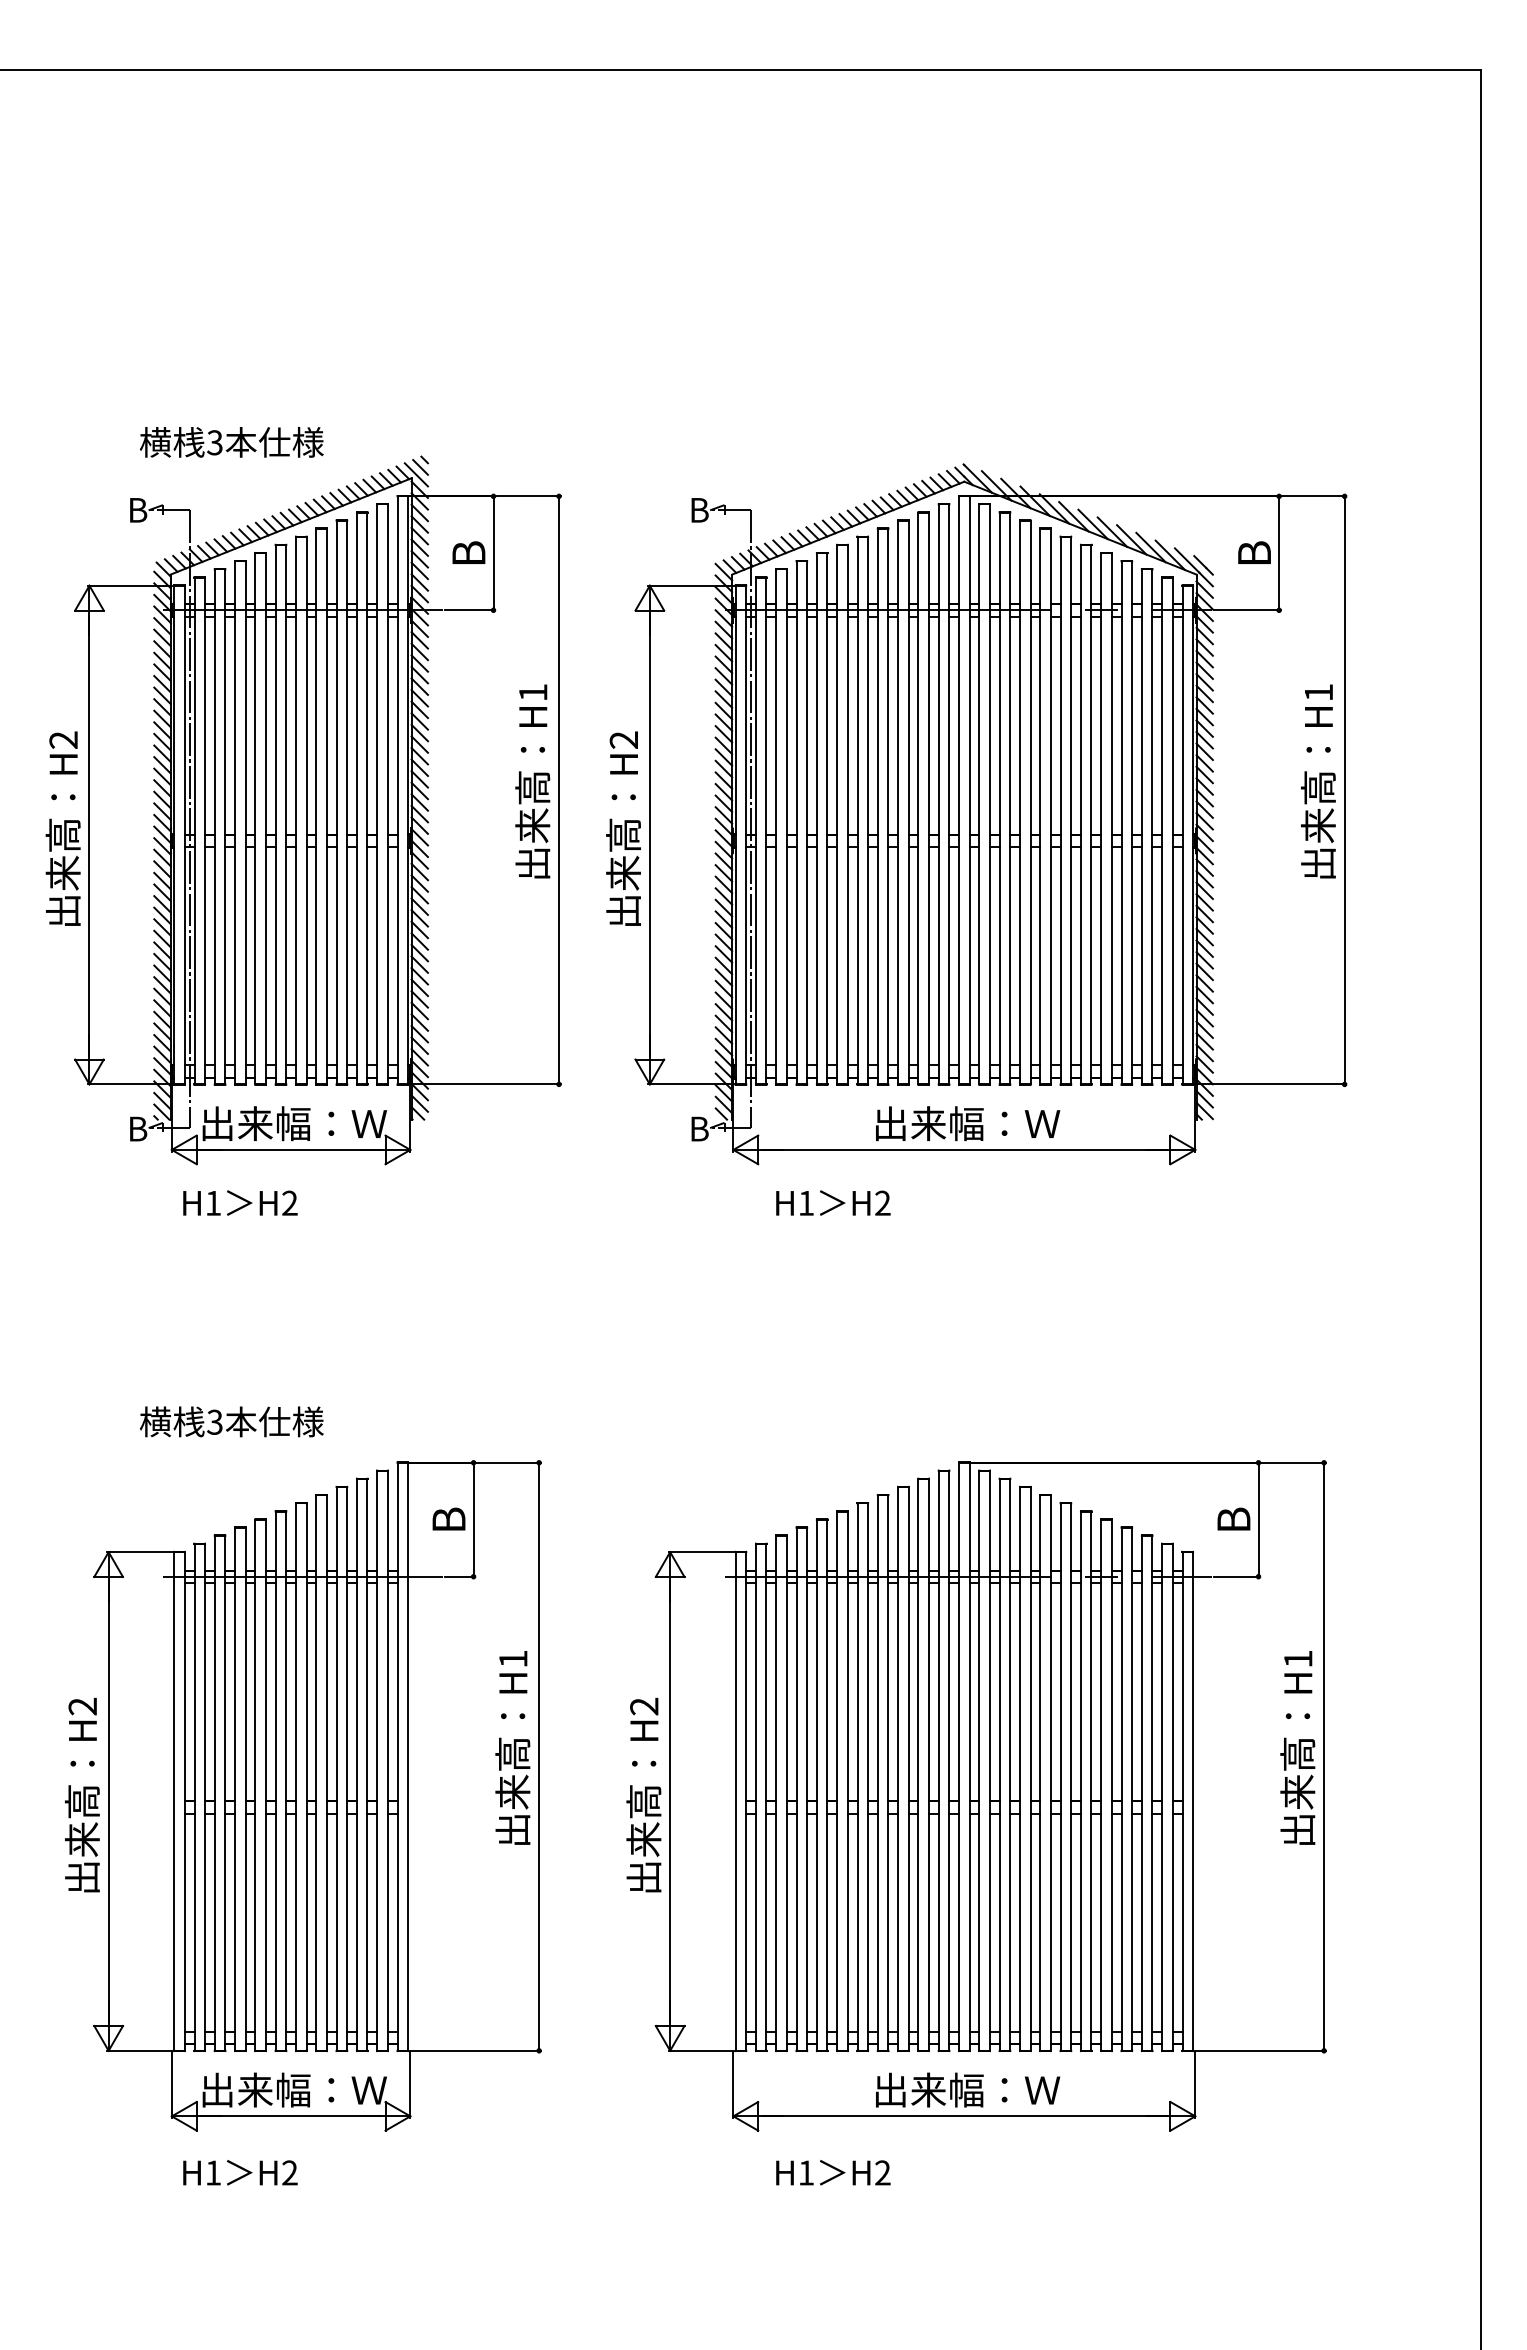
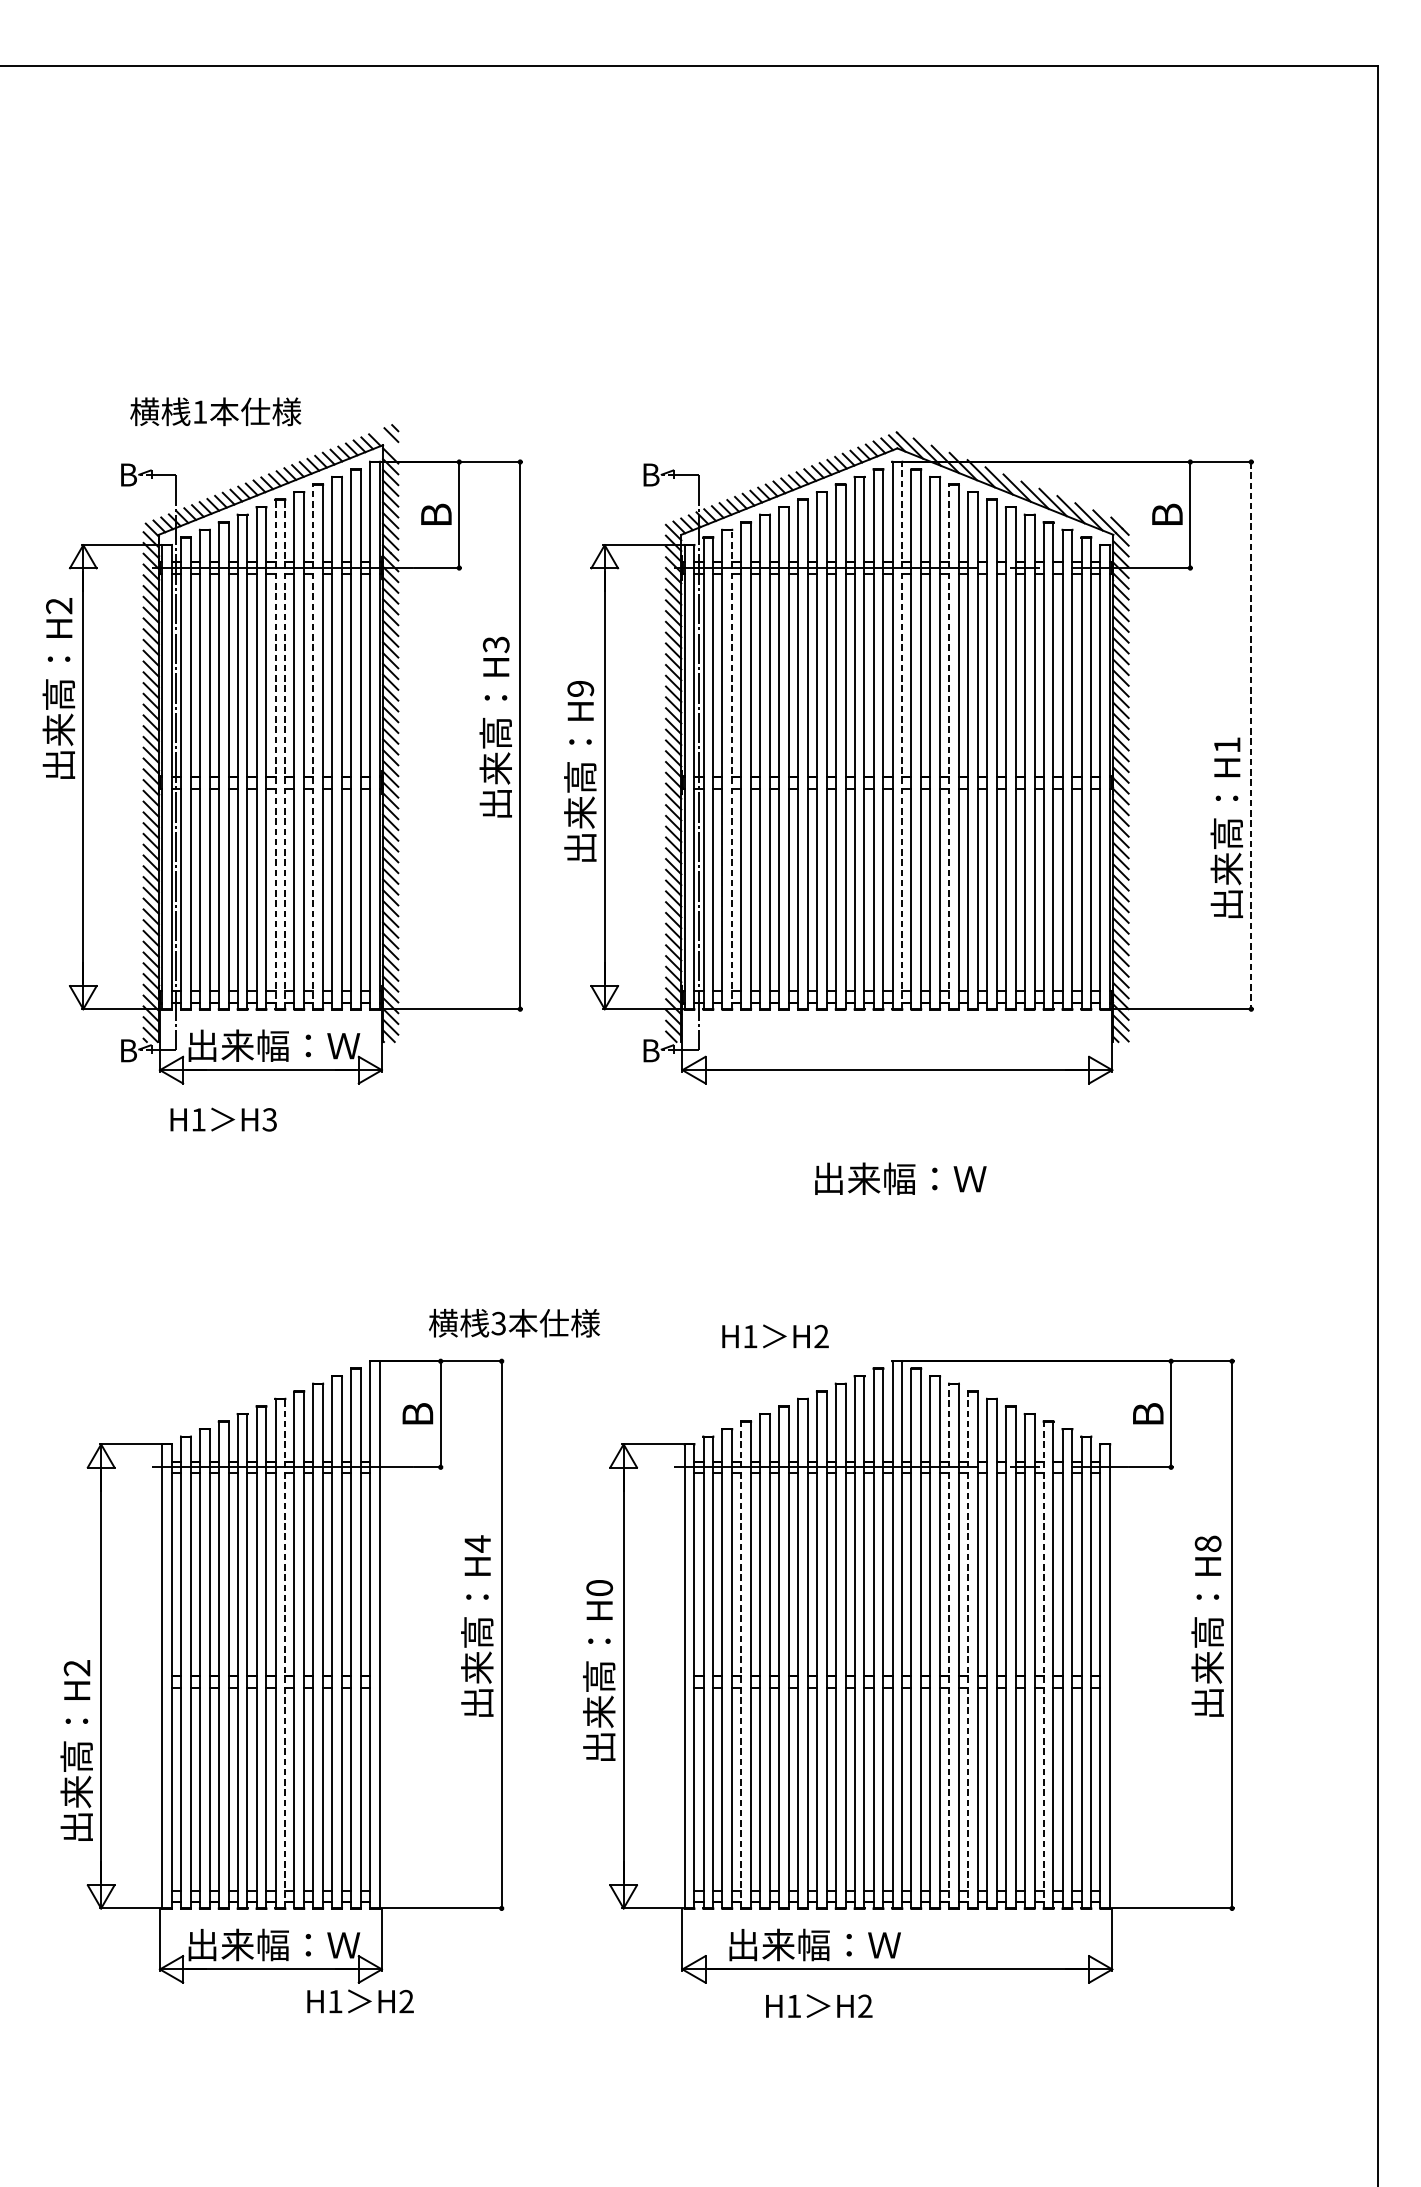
text: (214, 442) -> (199, 411), 3 -> 1
line: (415, 474) -> (386, 441), removed
text: (532, 692) -> (495, 644), H1 -> H3
text: (624, 739) -> (581, 688), H2 -> H9
text: (1318, 781) -> (1226, 827), moved
line: (969, 789) -> (902, 734), solid -> dashed
line: (1344, 790) -> (1251, 735), solid -> dashed
line: (336, 802) -> (313, 746), solid -> dashed
line: (1020, 802) -> (949, 746), solid -> dashed
line: (296, 810) -> (275, 754), solid -> dashed
line: (306, 810) -> (285, 754), solid -> dashed
line: (786, 826) -> (731, 769), solid -> dashed
text: (62, 828) -> (58, 688), moved
text: (968, 1123) -> (901, 1178), moved
text: (833, 1202) -> (775, 1335), moved
text: (289, 1203) -> (269, 1120), H2 -> H3
text: (231, 1421) -> (514, 1322), moved
text: (513, 1658) -> (477, 1543), H1 -> H4
text: (1298, 1658) -> (1208, 1543), H1 -> H8
text: (644, 1706) -> (599, 1588), H2 -> H0
line: (1020, 1768) -> (949, 1645), solid -> dashed
line: (1040, 1773) -> (968, 1650), solid -> dashed
line: (306, 1777) -> (285, 1654), solid -> dashed
line: (796, 1789) -> (741, 1665), solid -> dashed
line: (1121, 1789) -> (1043, 1665), solid -> dashed
text: (82, 1794) -> (76, 1749), moved
text: (968, 2089) -> (815, 1944), moved
text: (240, 2172) -> (360, 2001), moved
text: (833, 2172) -> (819, 2005), moved

